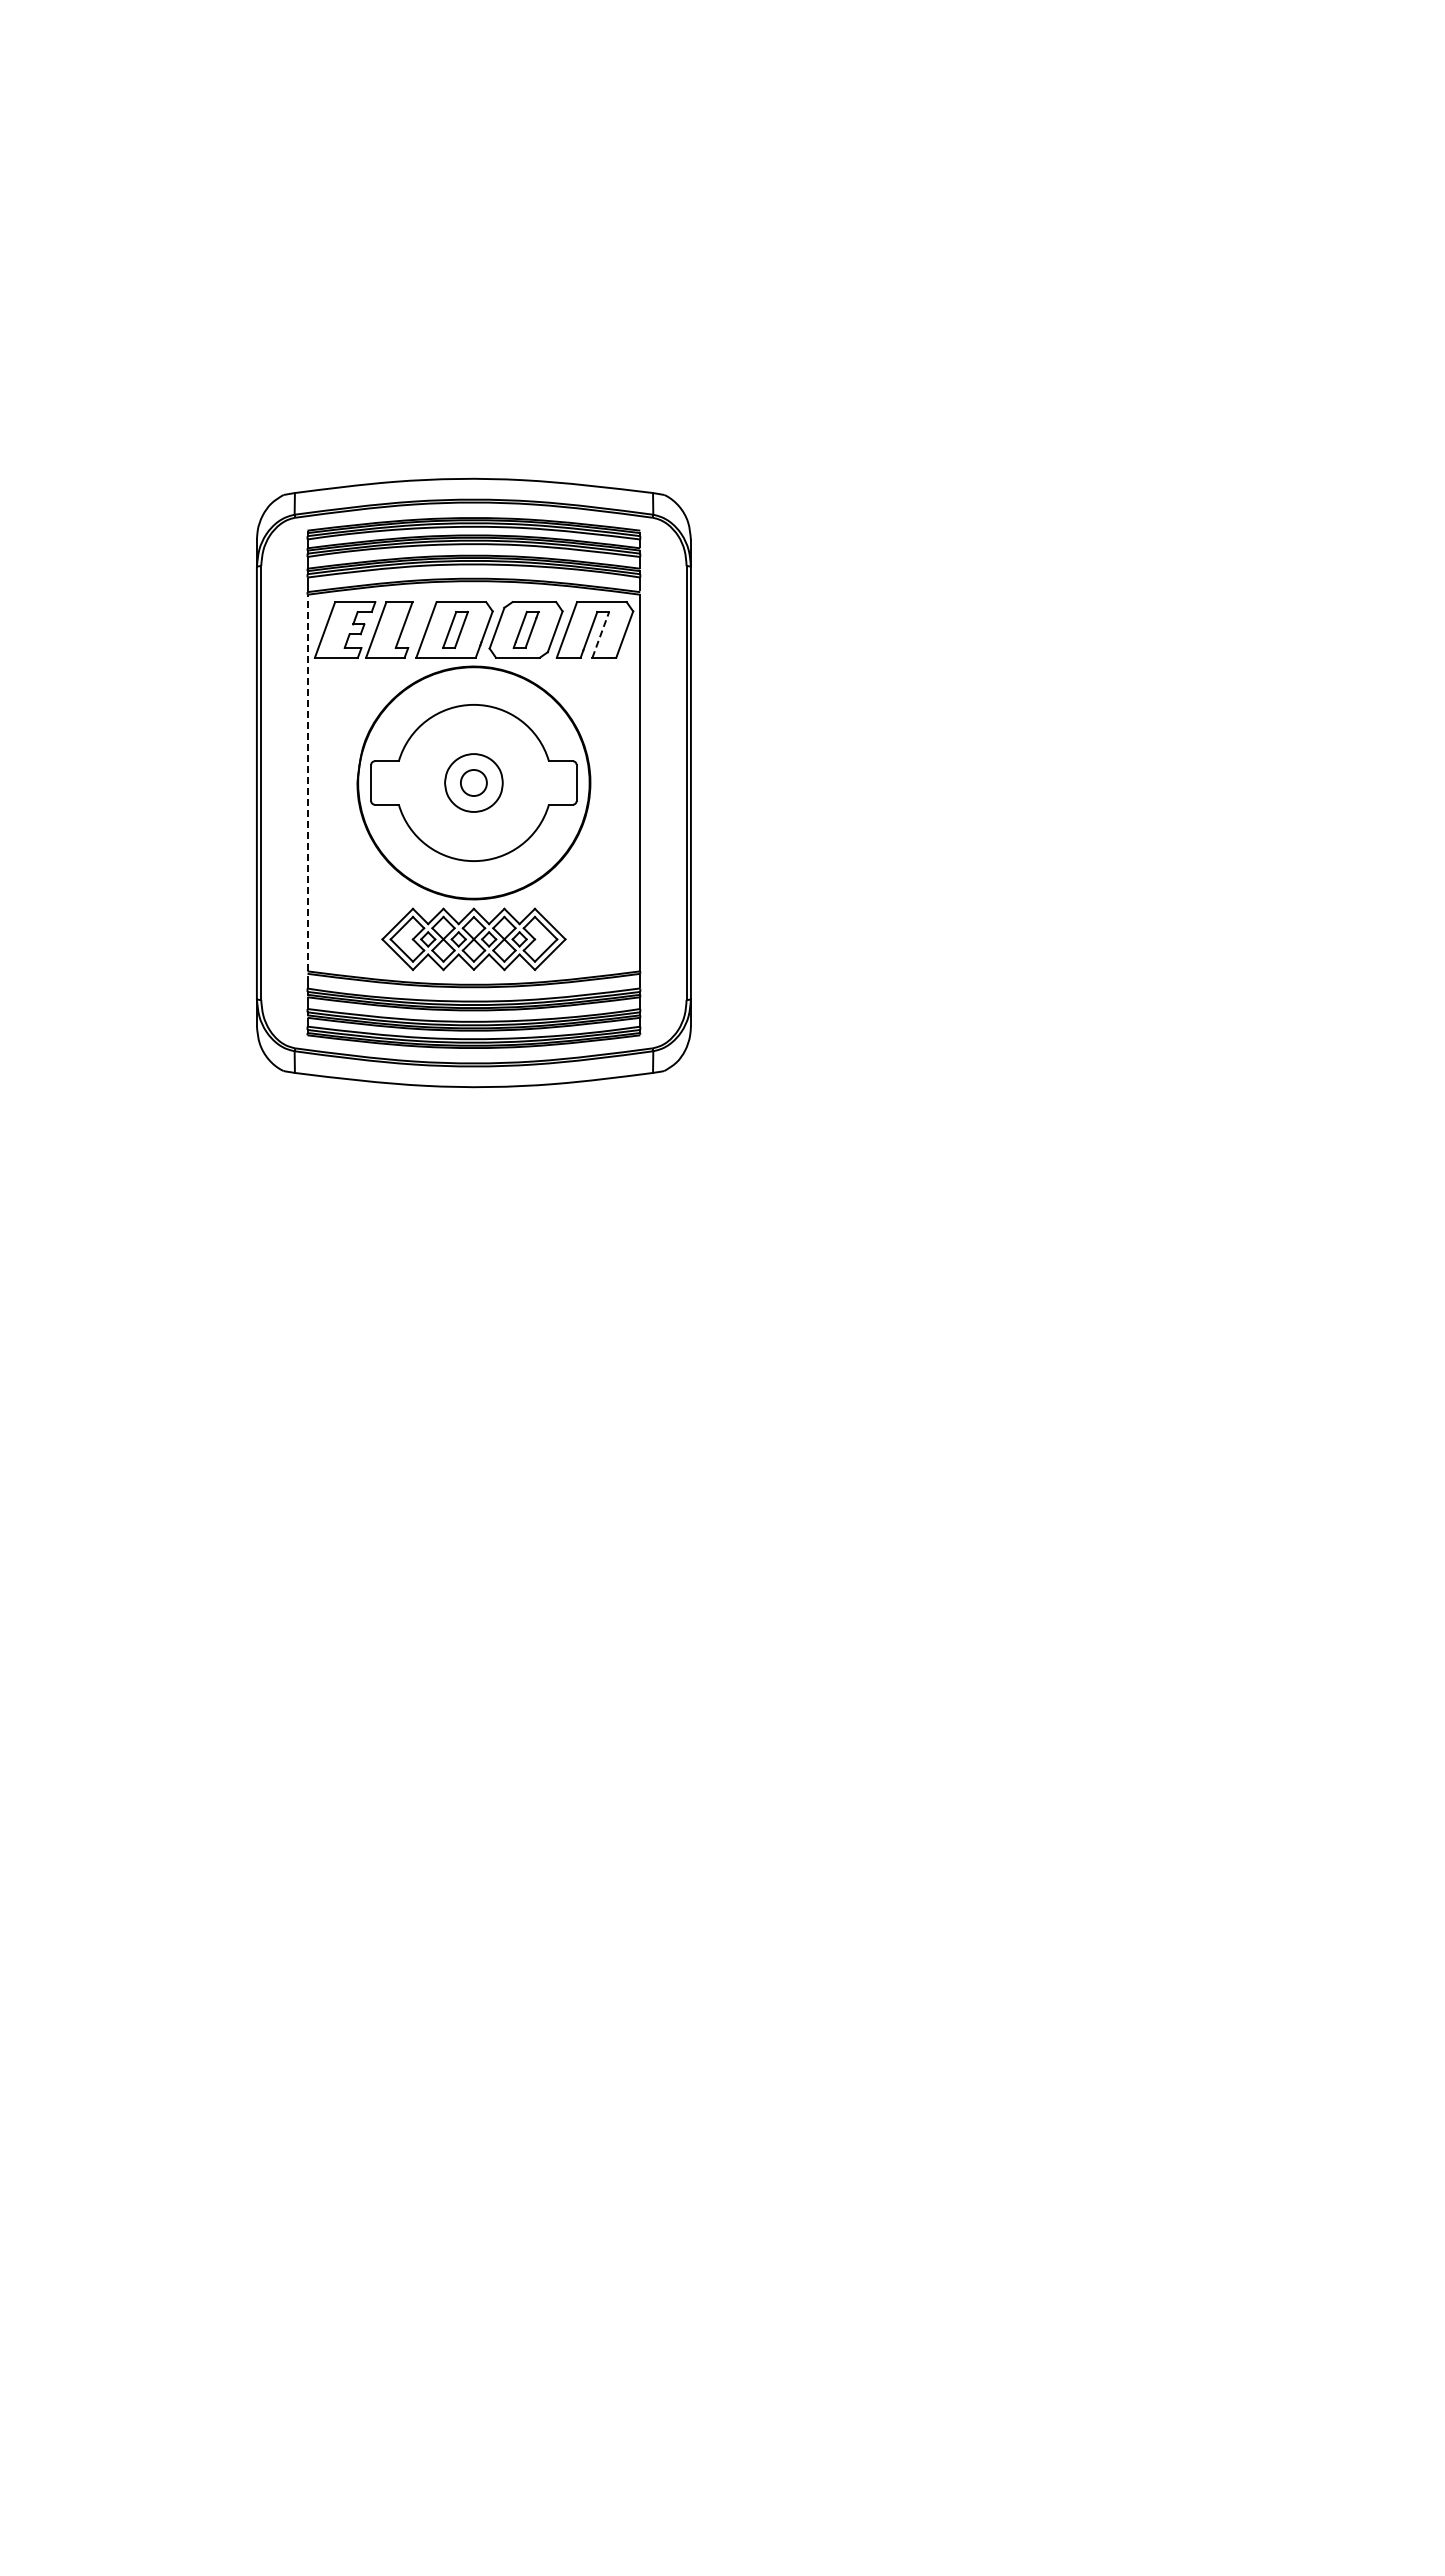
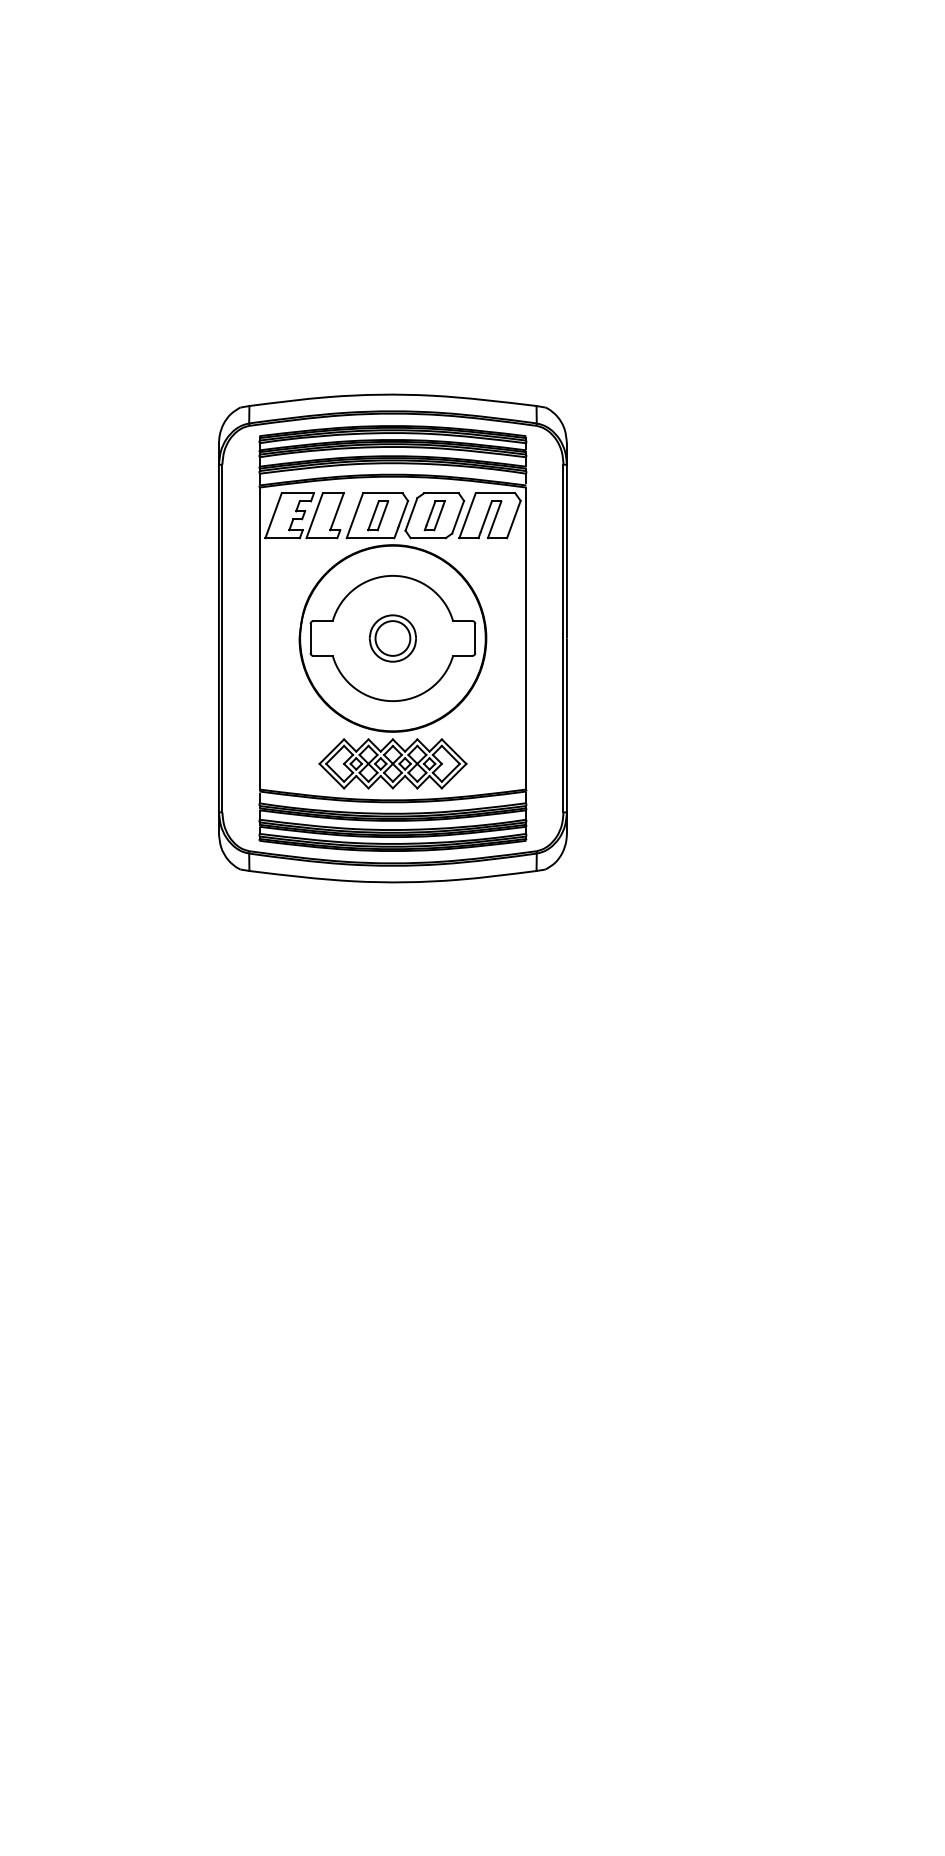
line: (600, 634) -> (494, 519), dashed -> solid
line: (307, 782) -> (259, 638), dashed -> solid
circle: (473, 782) -> (392, 638), size x1.67

